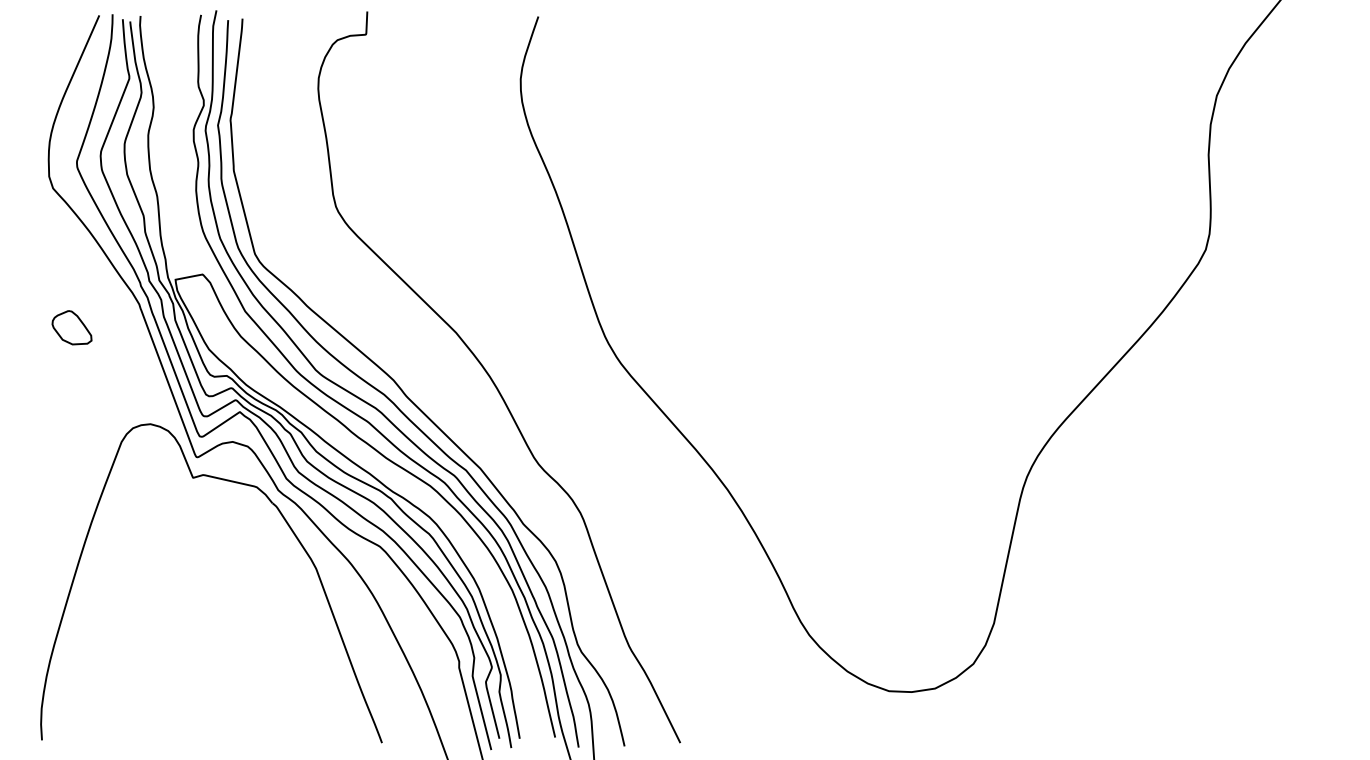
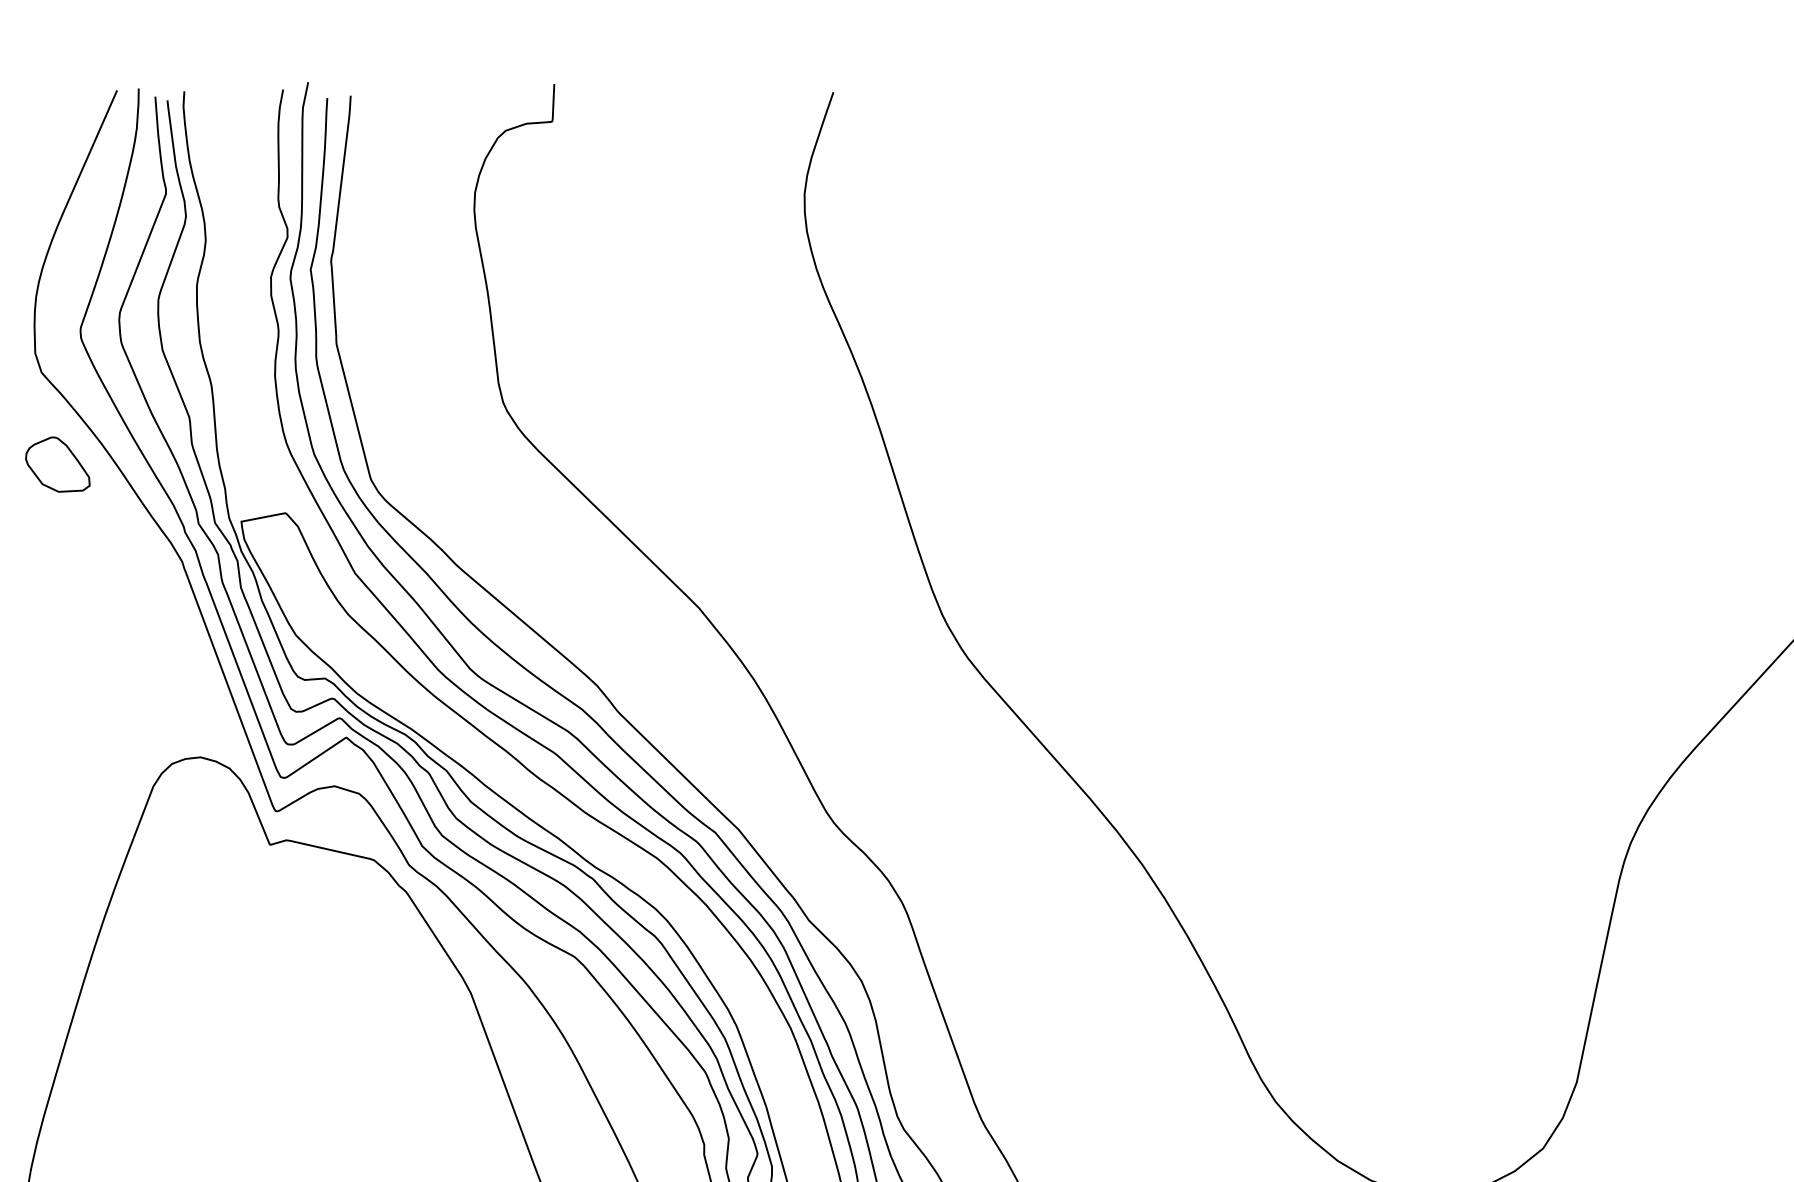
part: (71, 327) -> (56, 464), moved

